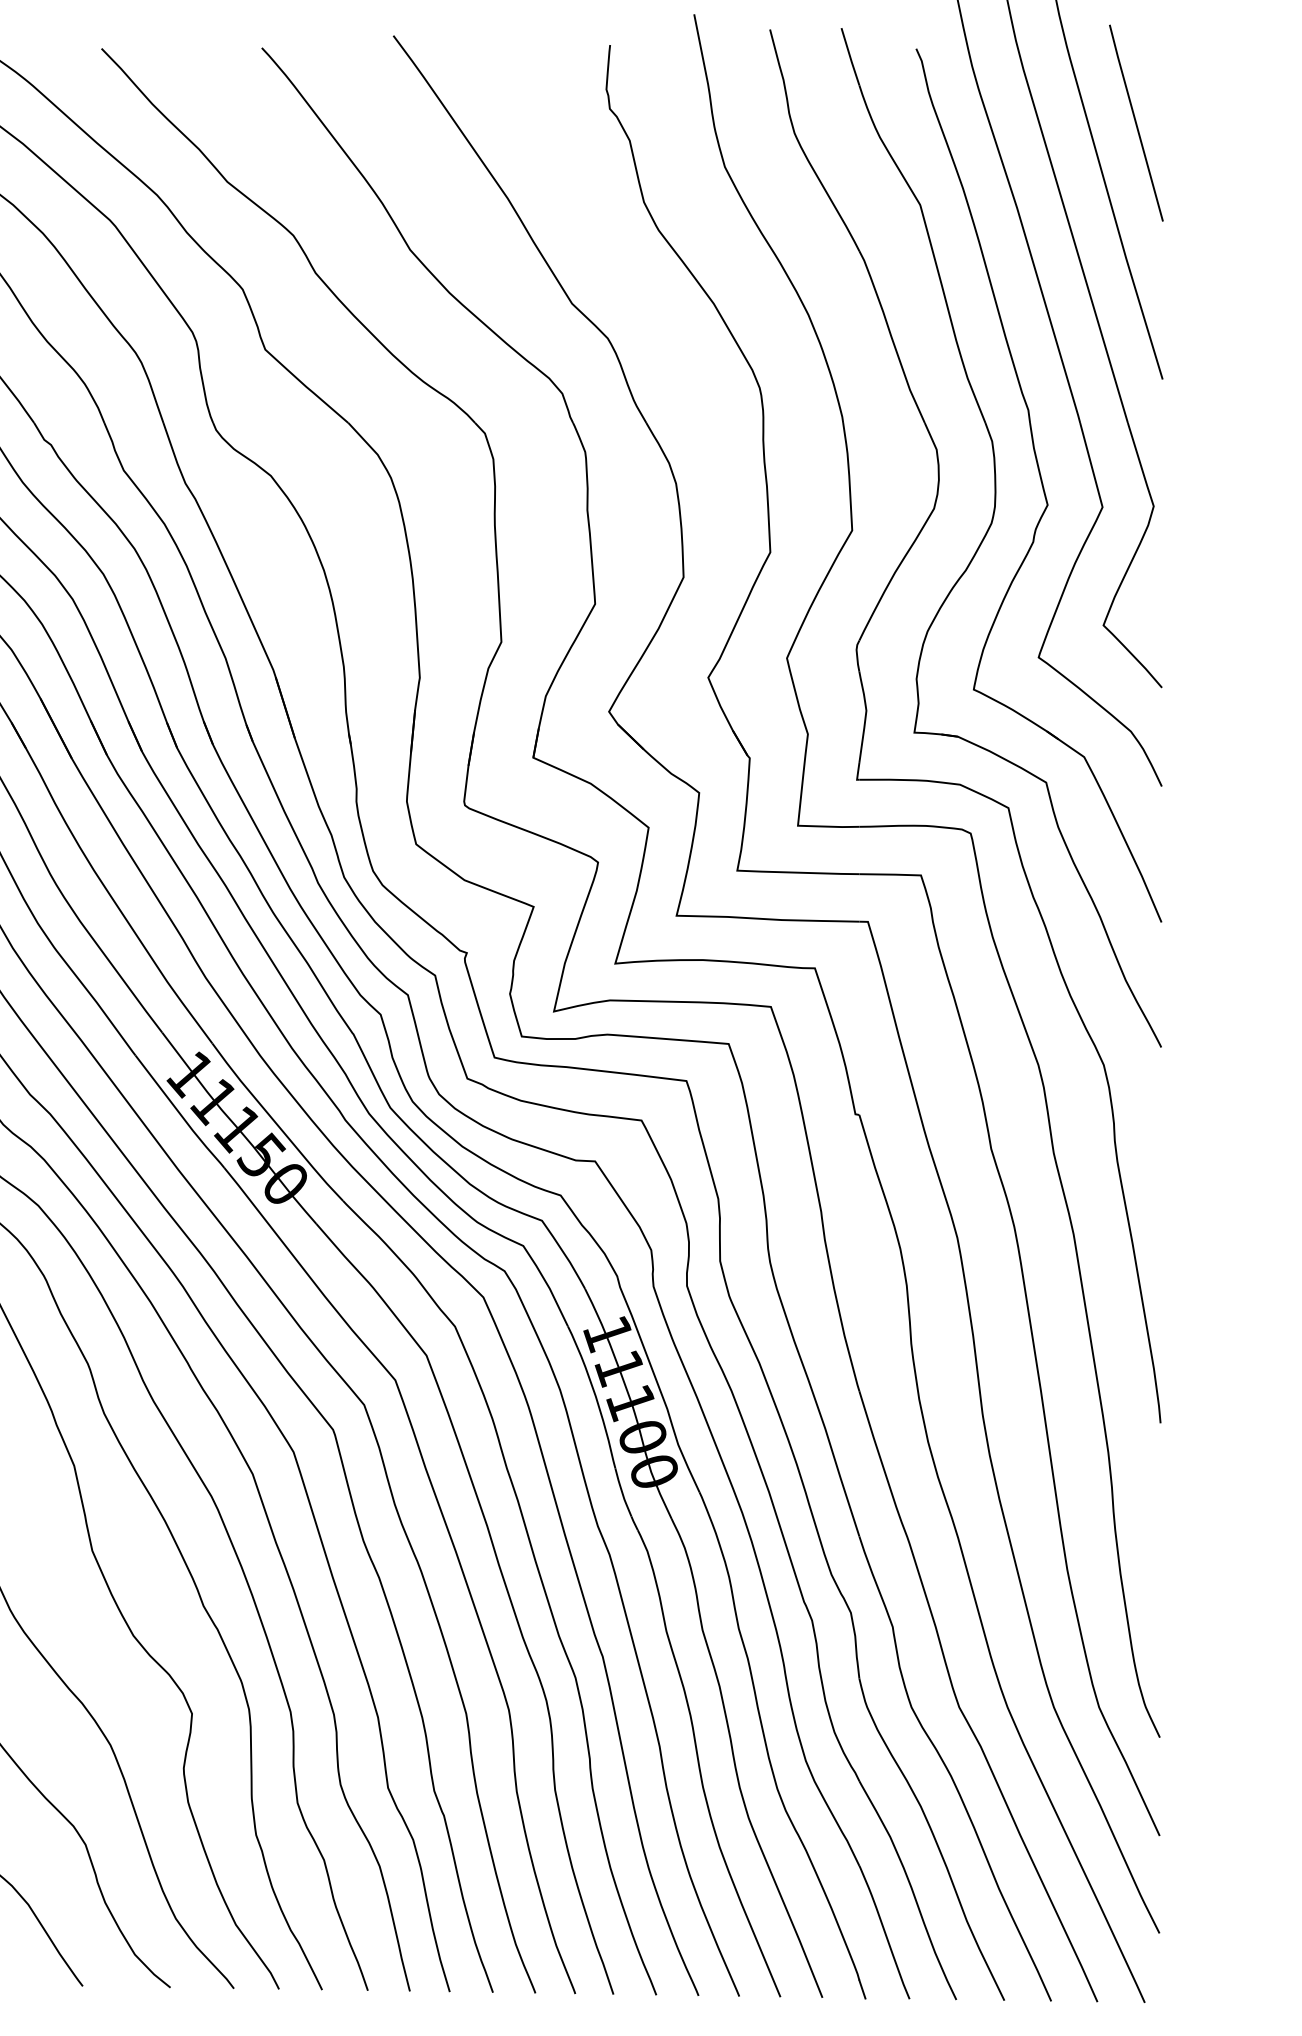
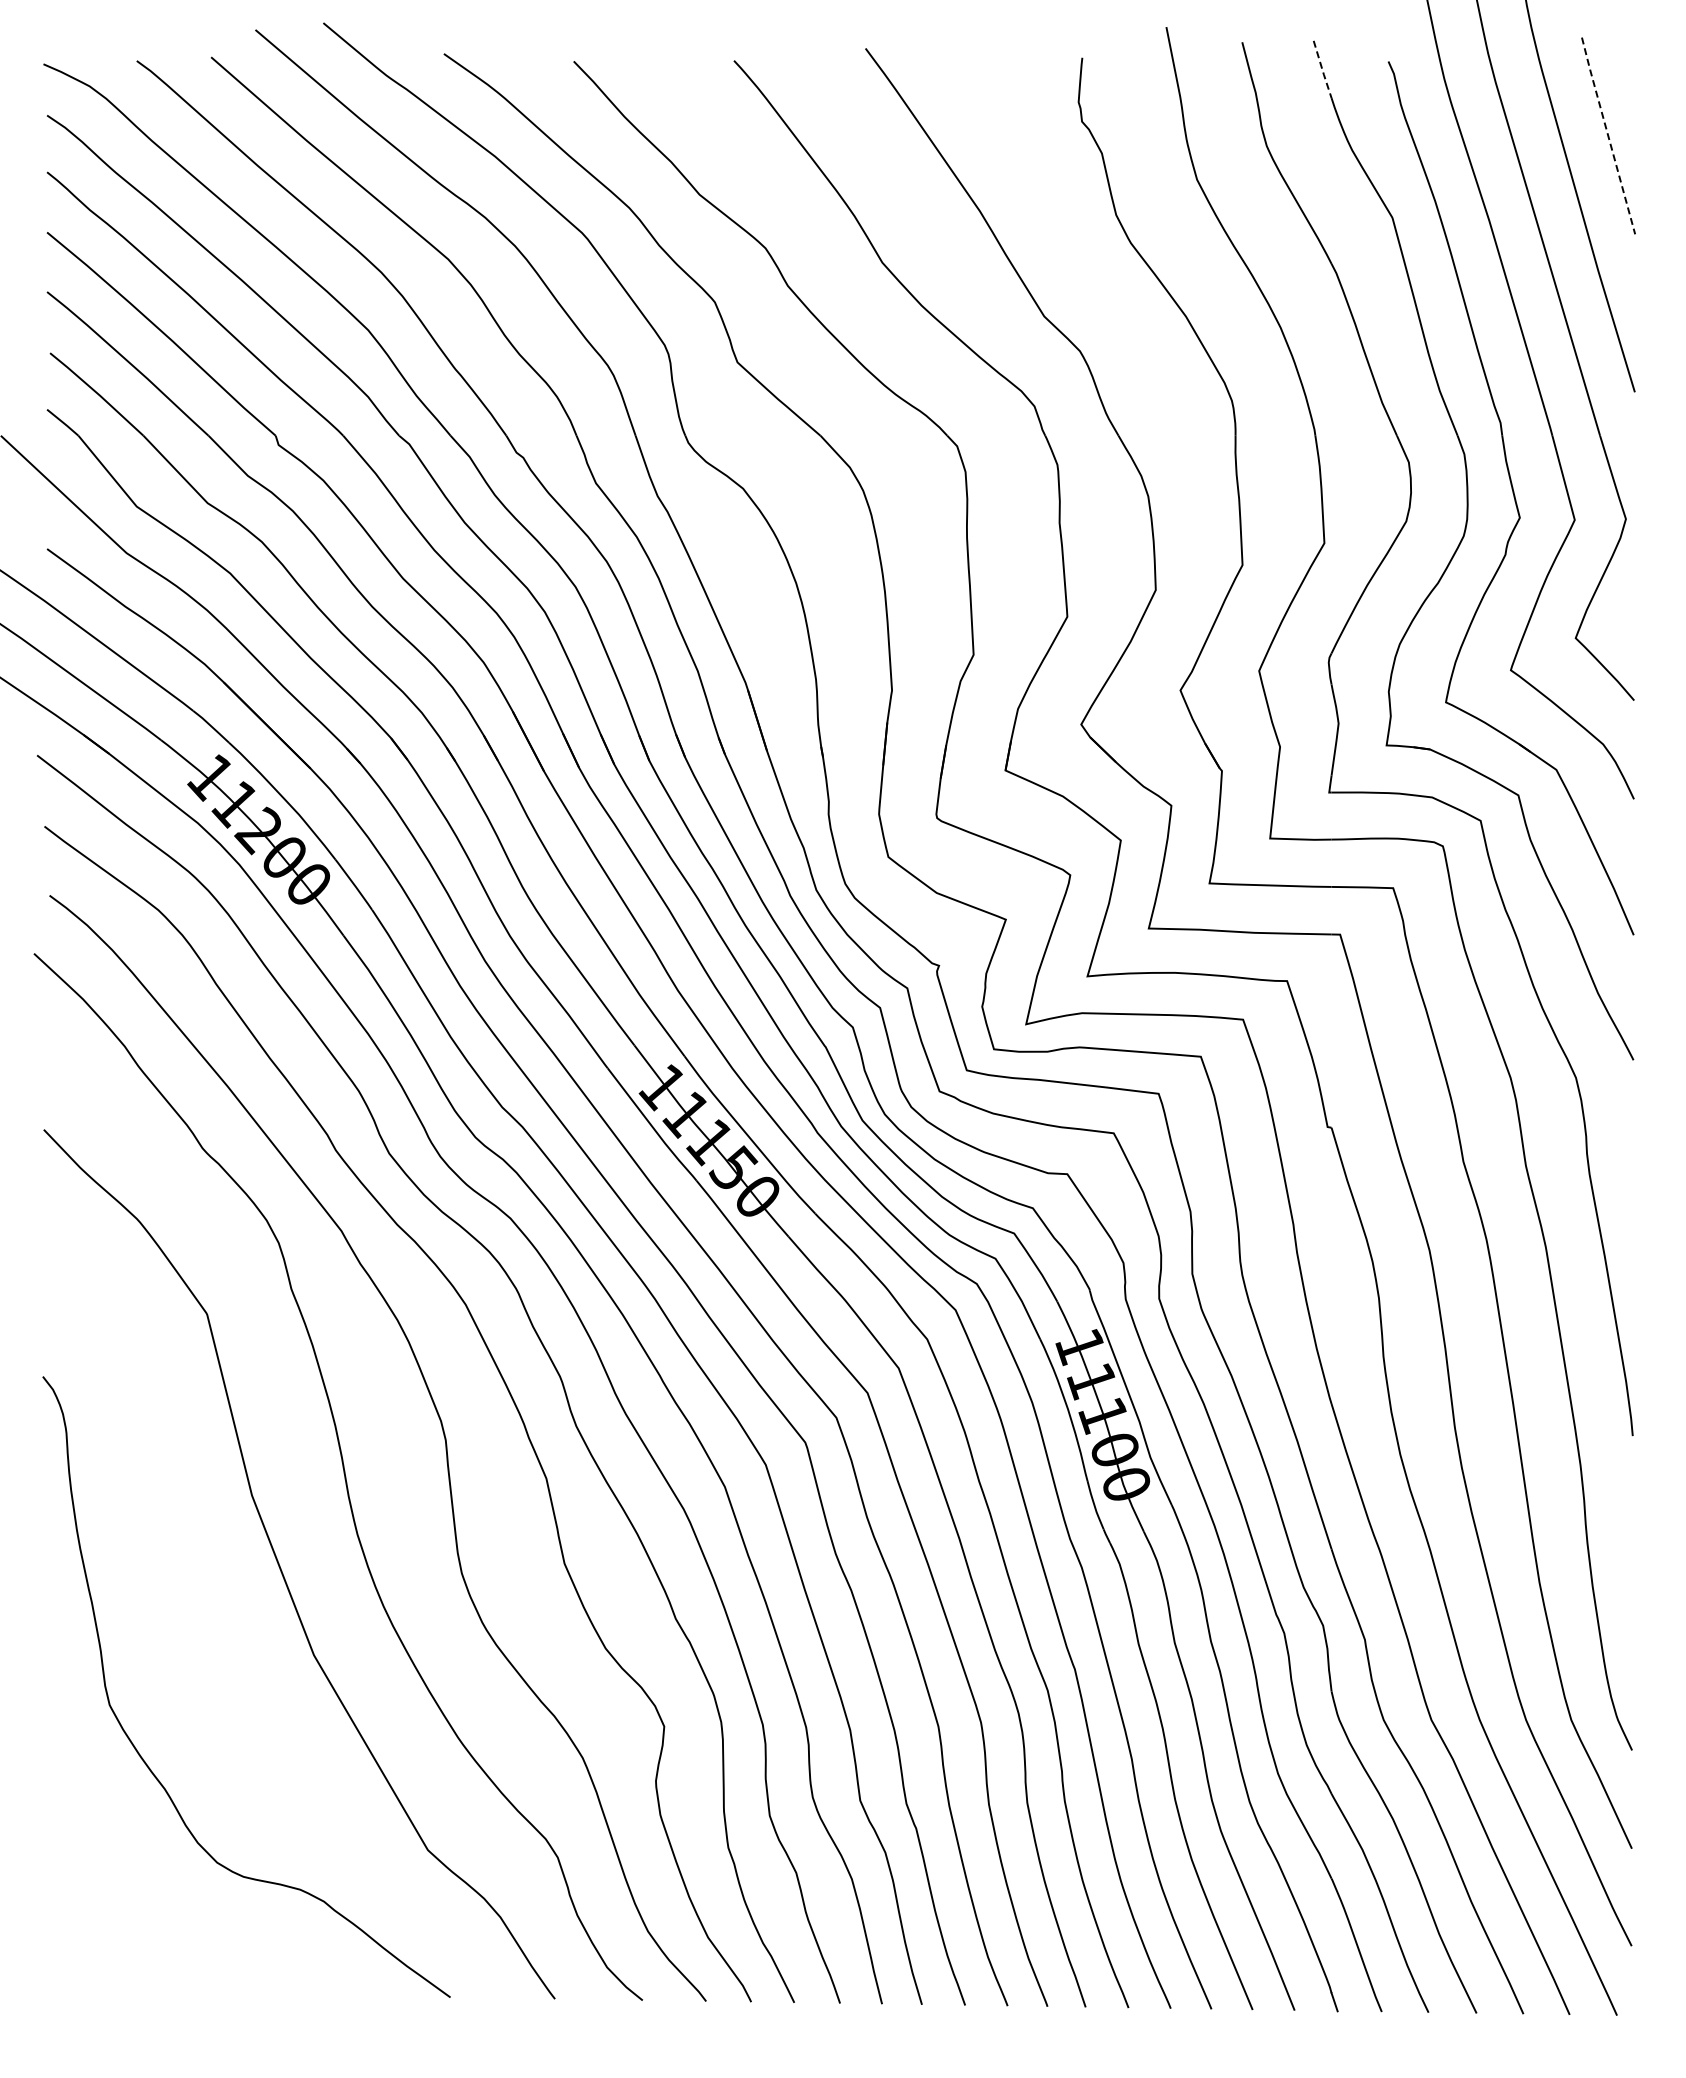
line: (850, 57) -> (1322, 70), solid -> dashed
line: (1136, 122) -> (1608, 135), solid -> dashed

